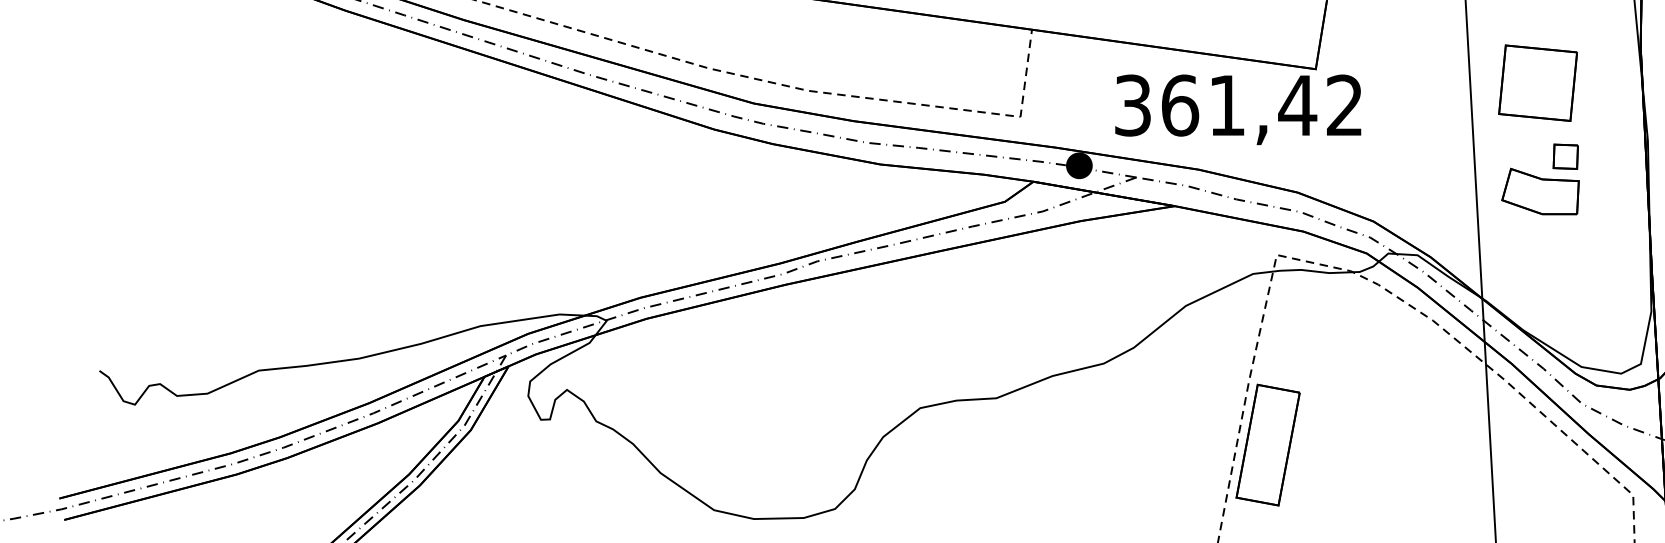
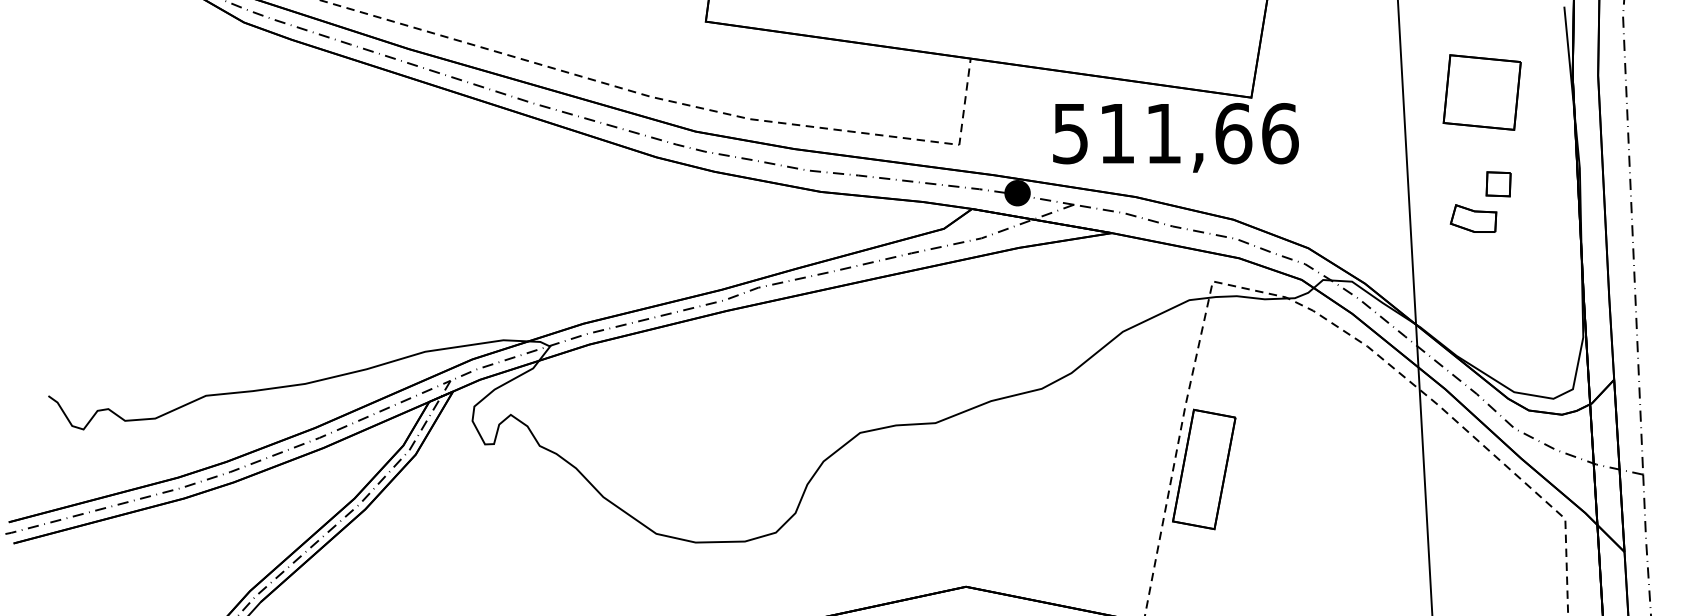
part: (1537, 83) -> (1481, 92), moved
text: (1239, 105) -> (1175, 133), 361,42 -> 511,66
part: (1540, 191) -> (1473, 218), size x0.6

